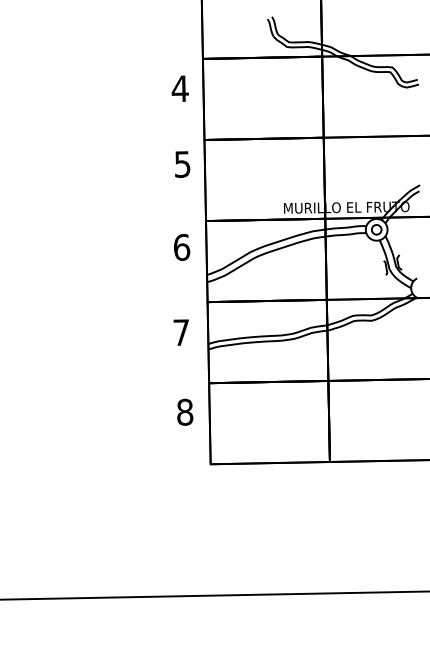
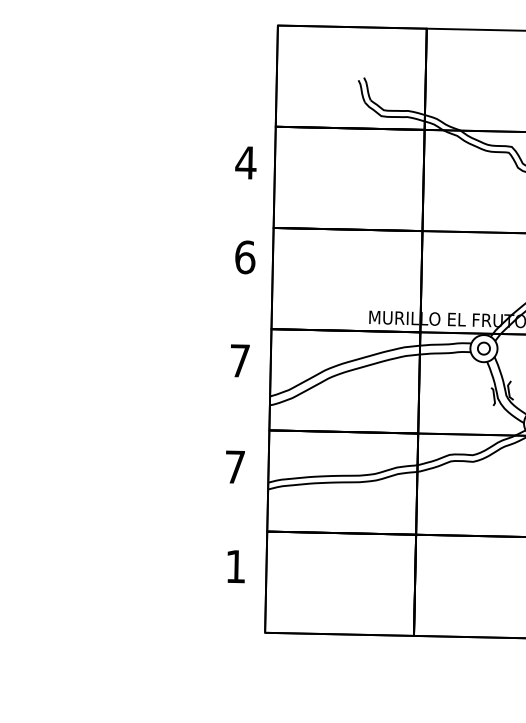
text: (182, 163) -> (245, 256), 5 -> 6
text: (182, 247) -> (240, 360), 6 -> 7
text: (185, 411) -> (236, 565), 8 -> 1

